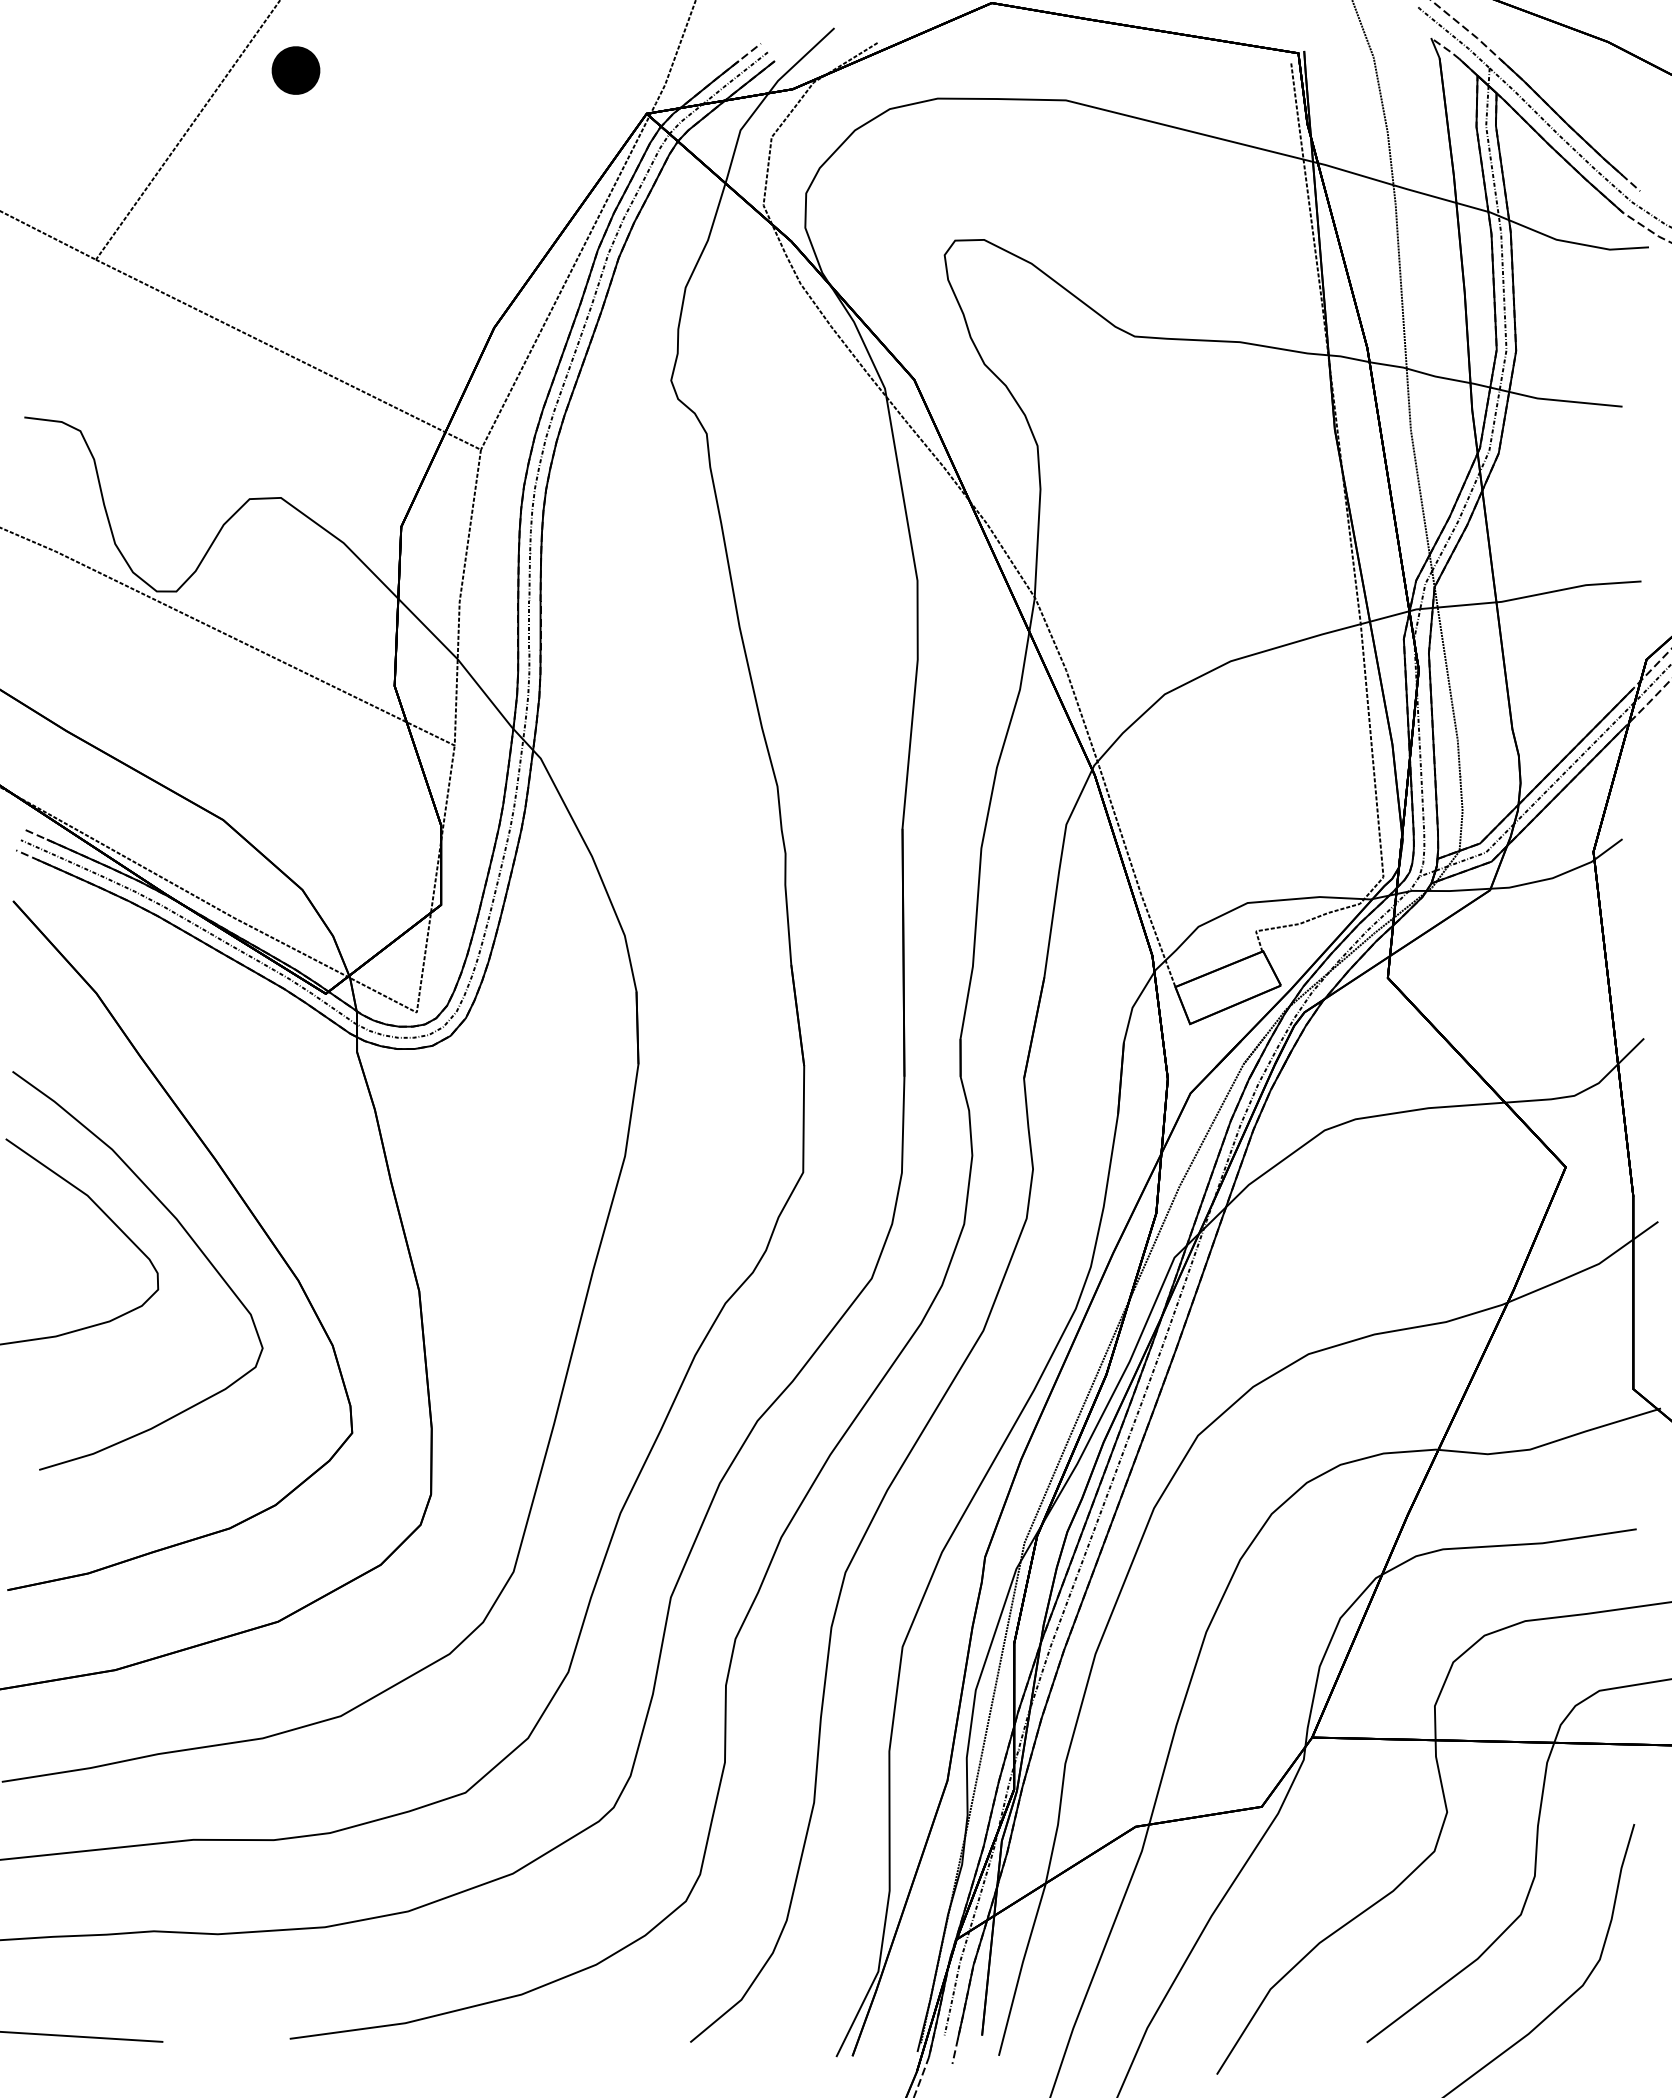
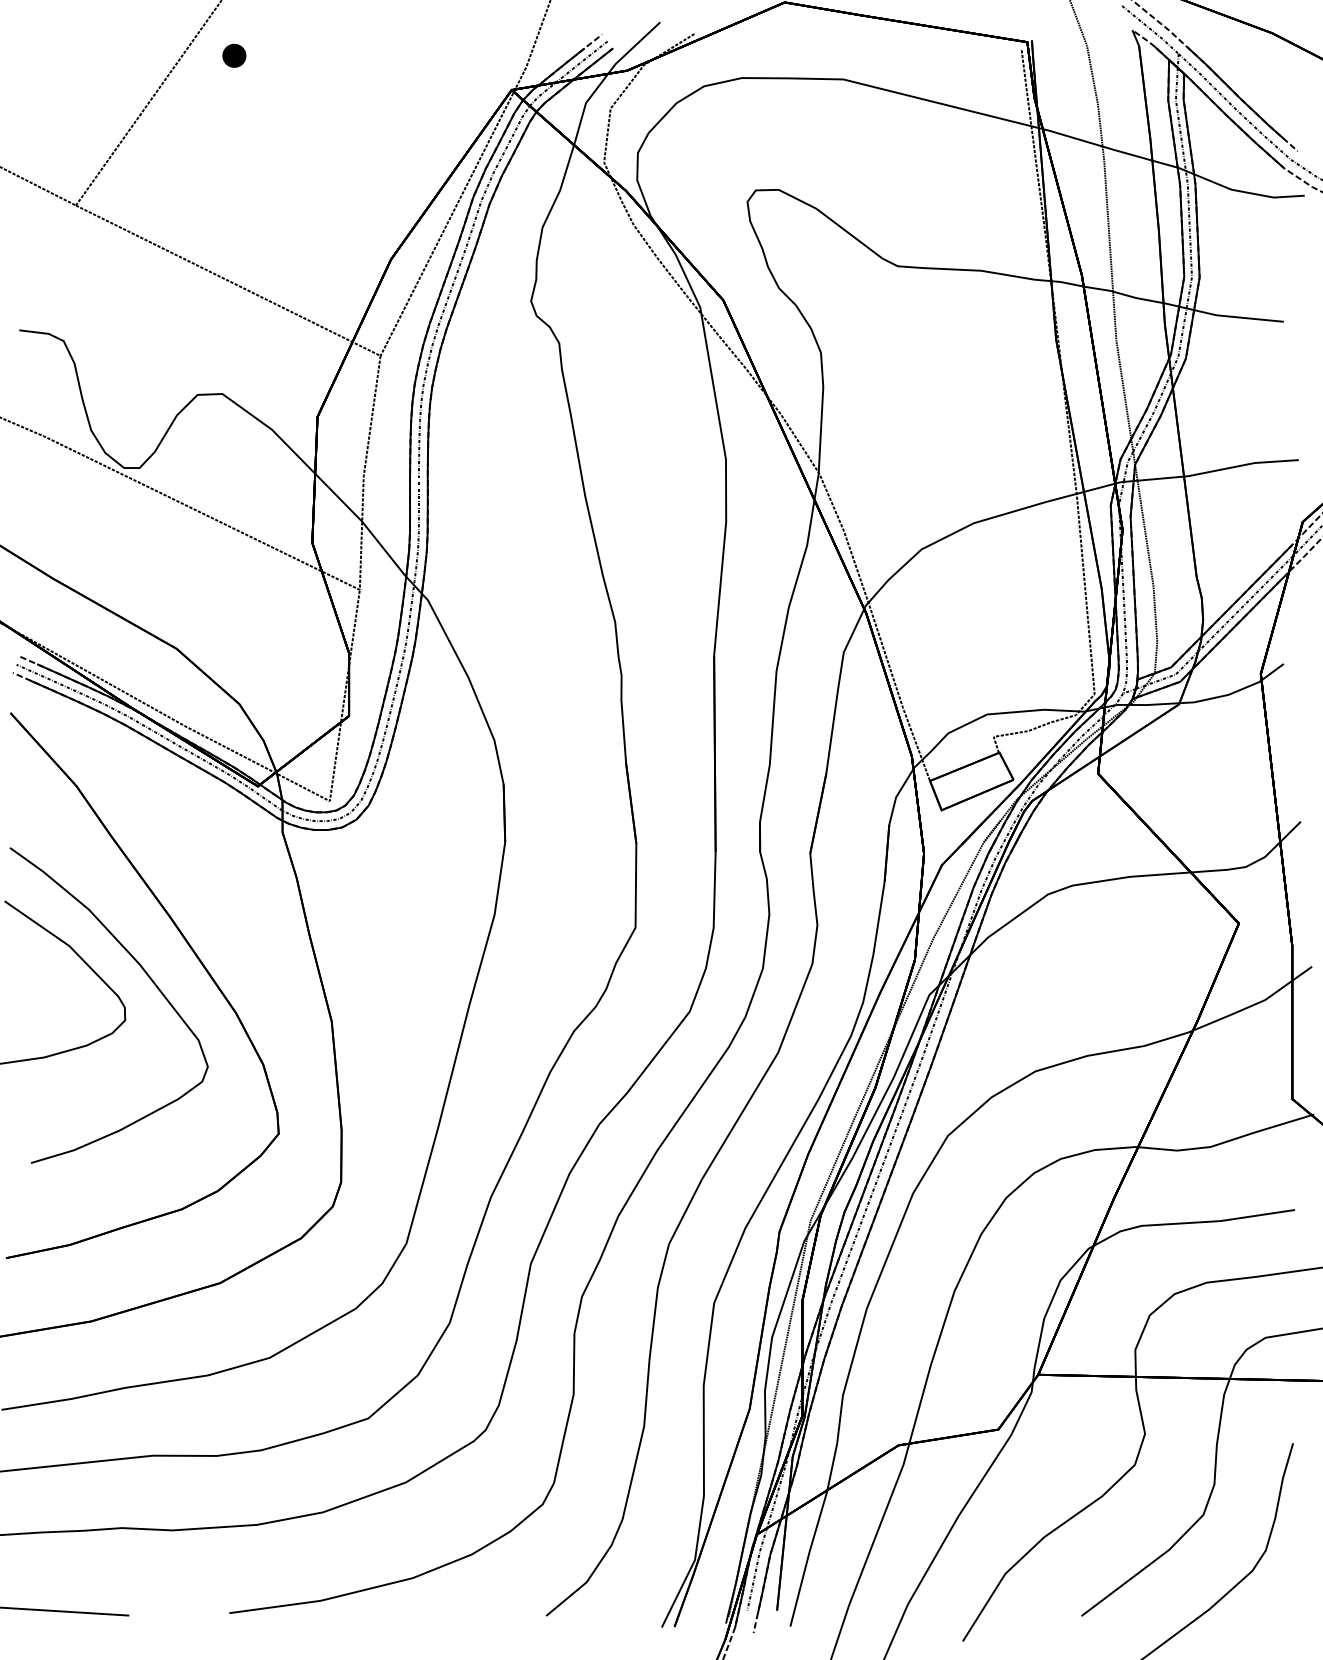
part: (296, 70) -> (234, 55), size x0.62

